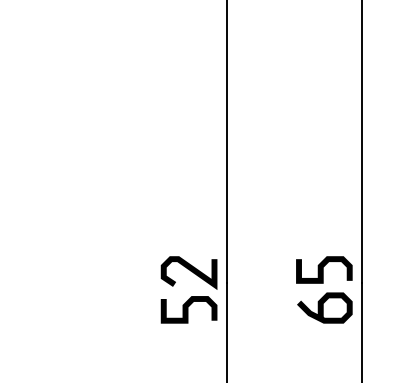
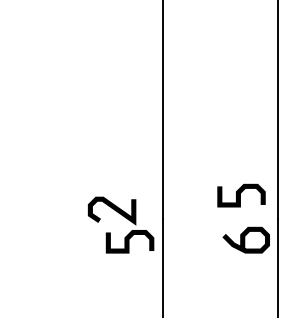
curve: (323, 269) -> (240, 195), moved
curve: (189, 270) -> (112, 208), moved

